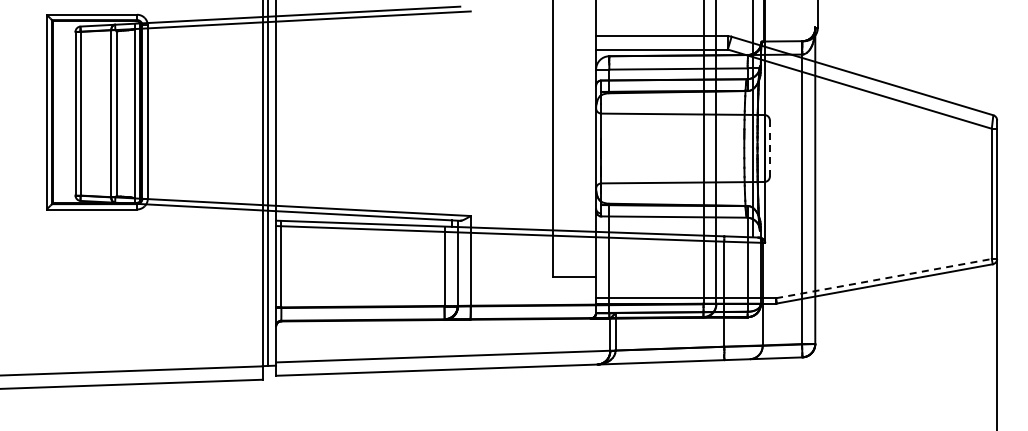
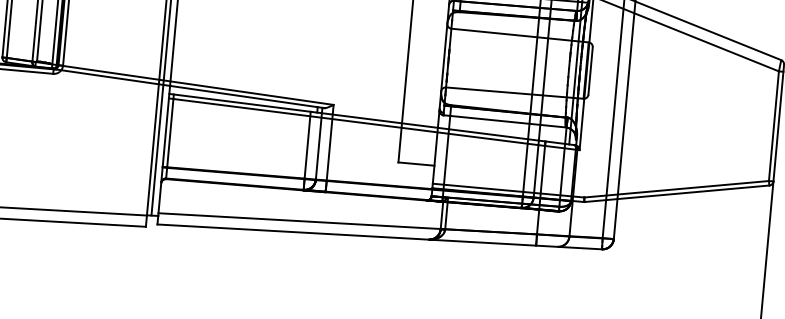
line: (769, 148) -> (590, 70), dashed -> solid
line: (883, 278) -> (676, 189), dashed -> solid

